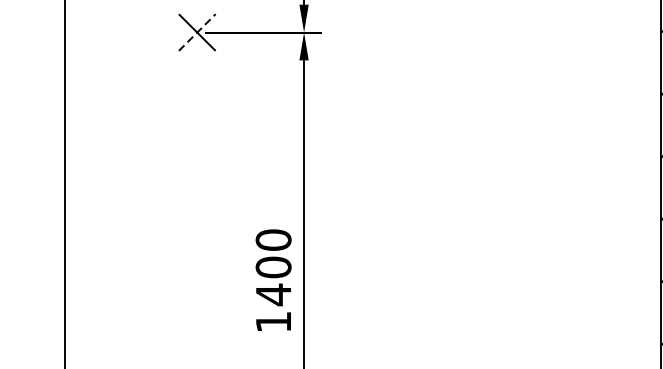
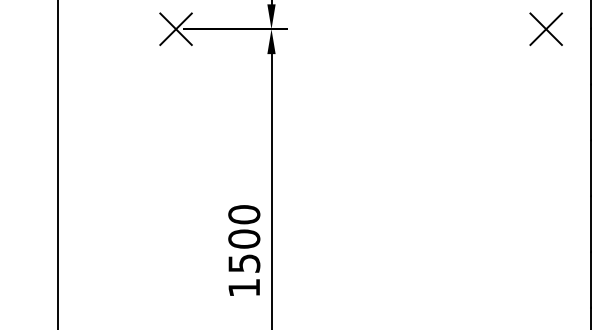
line: (197, 31) -> (176, 28), dashed -> solid
part: (610, 32) -> (545, 29), added
text: (273, 294) -> (244, 263), 1400 -> 1500

